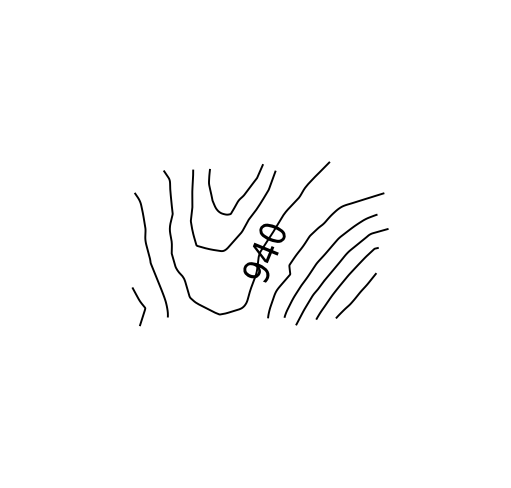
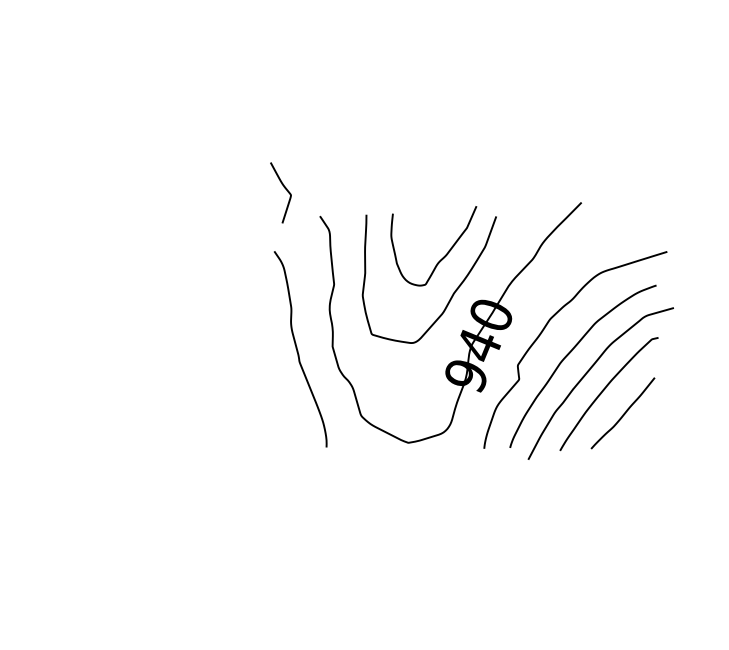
curve: (140, 303) -> (283, 187), moved

